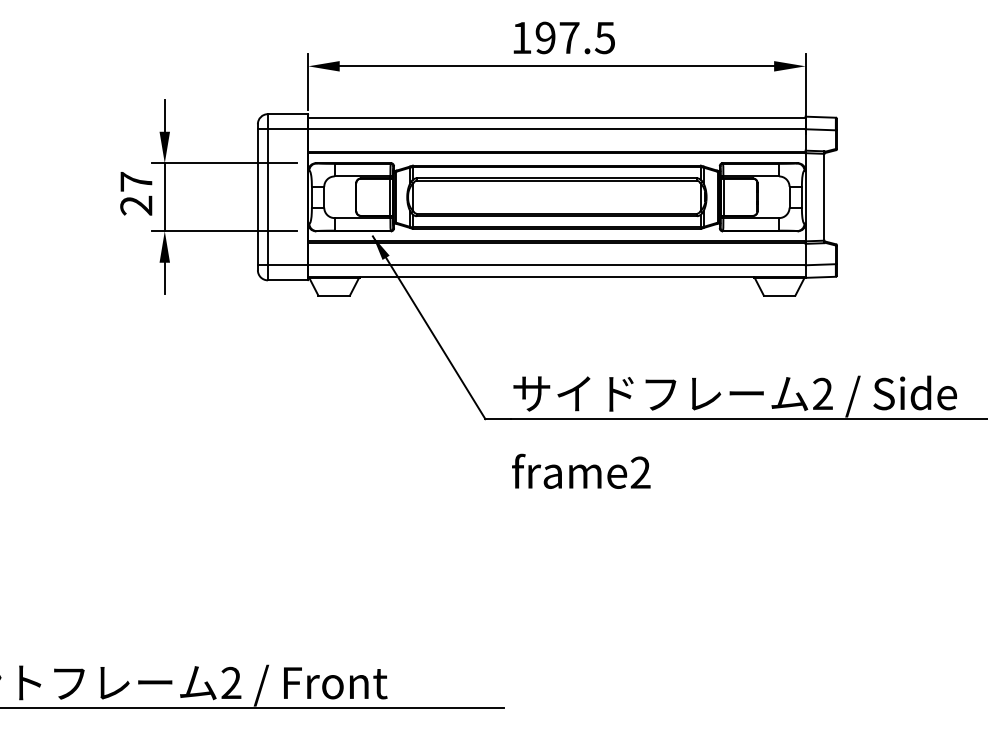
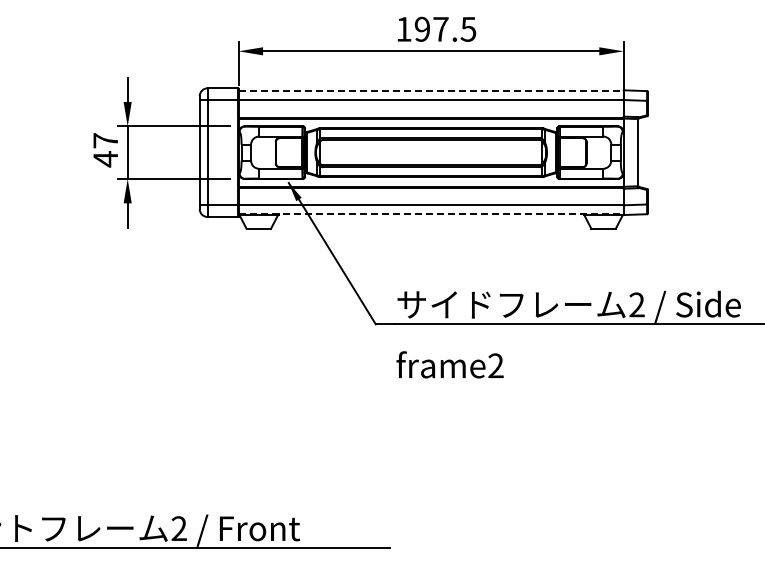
line: (557, 118) -> (431, 91), solid -> dashed
text: (136, 206) -> (105, 159), 27 -> 47
line: (557, 277) -> (431, 214), solid -> dashed

